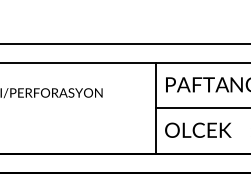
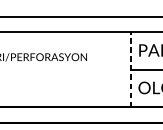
line: (155, 107) -> (130, 69), solid -> dashed

